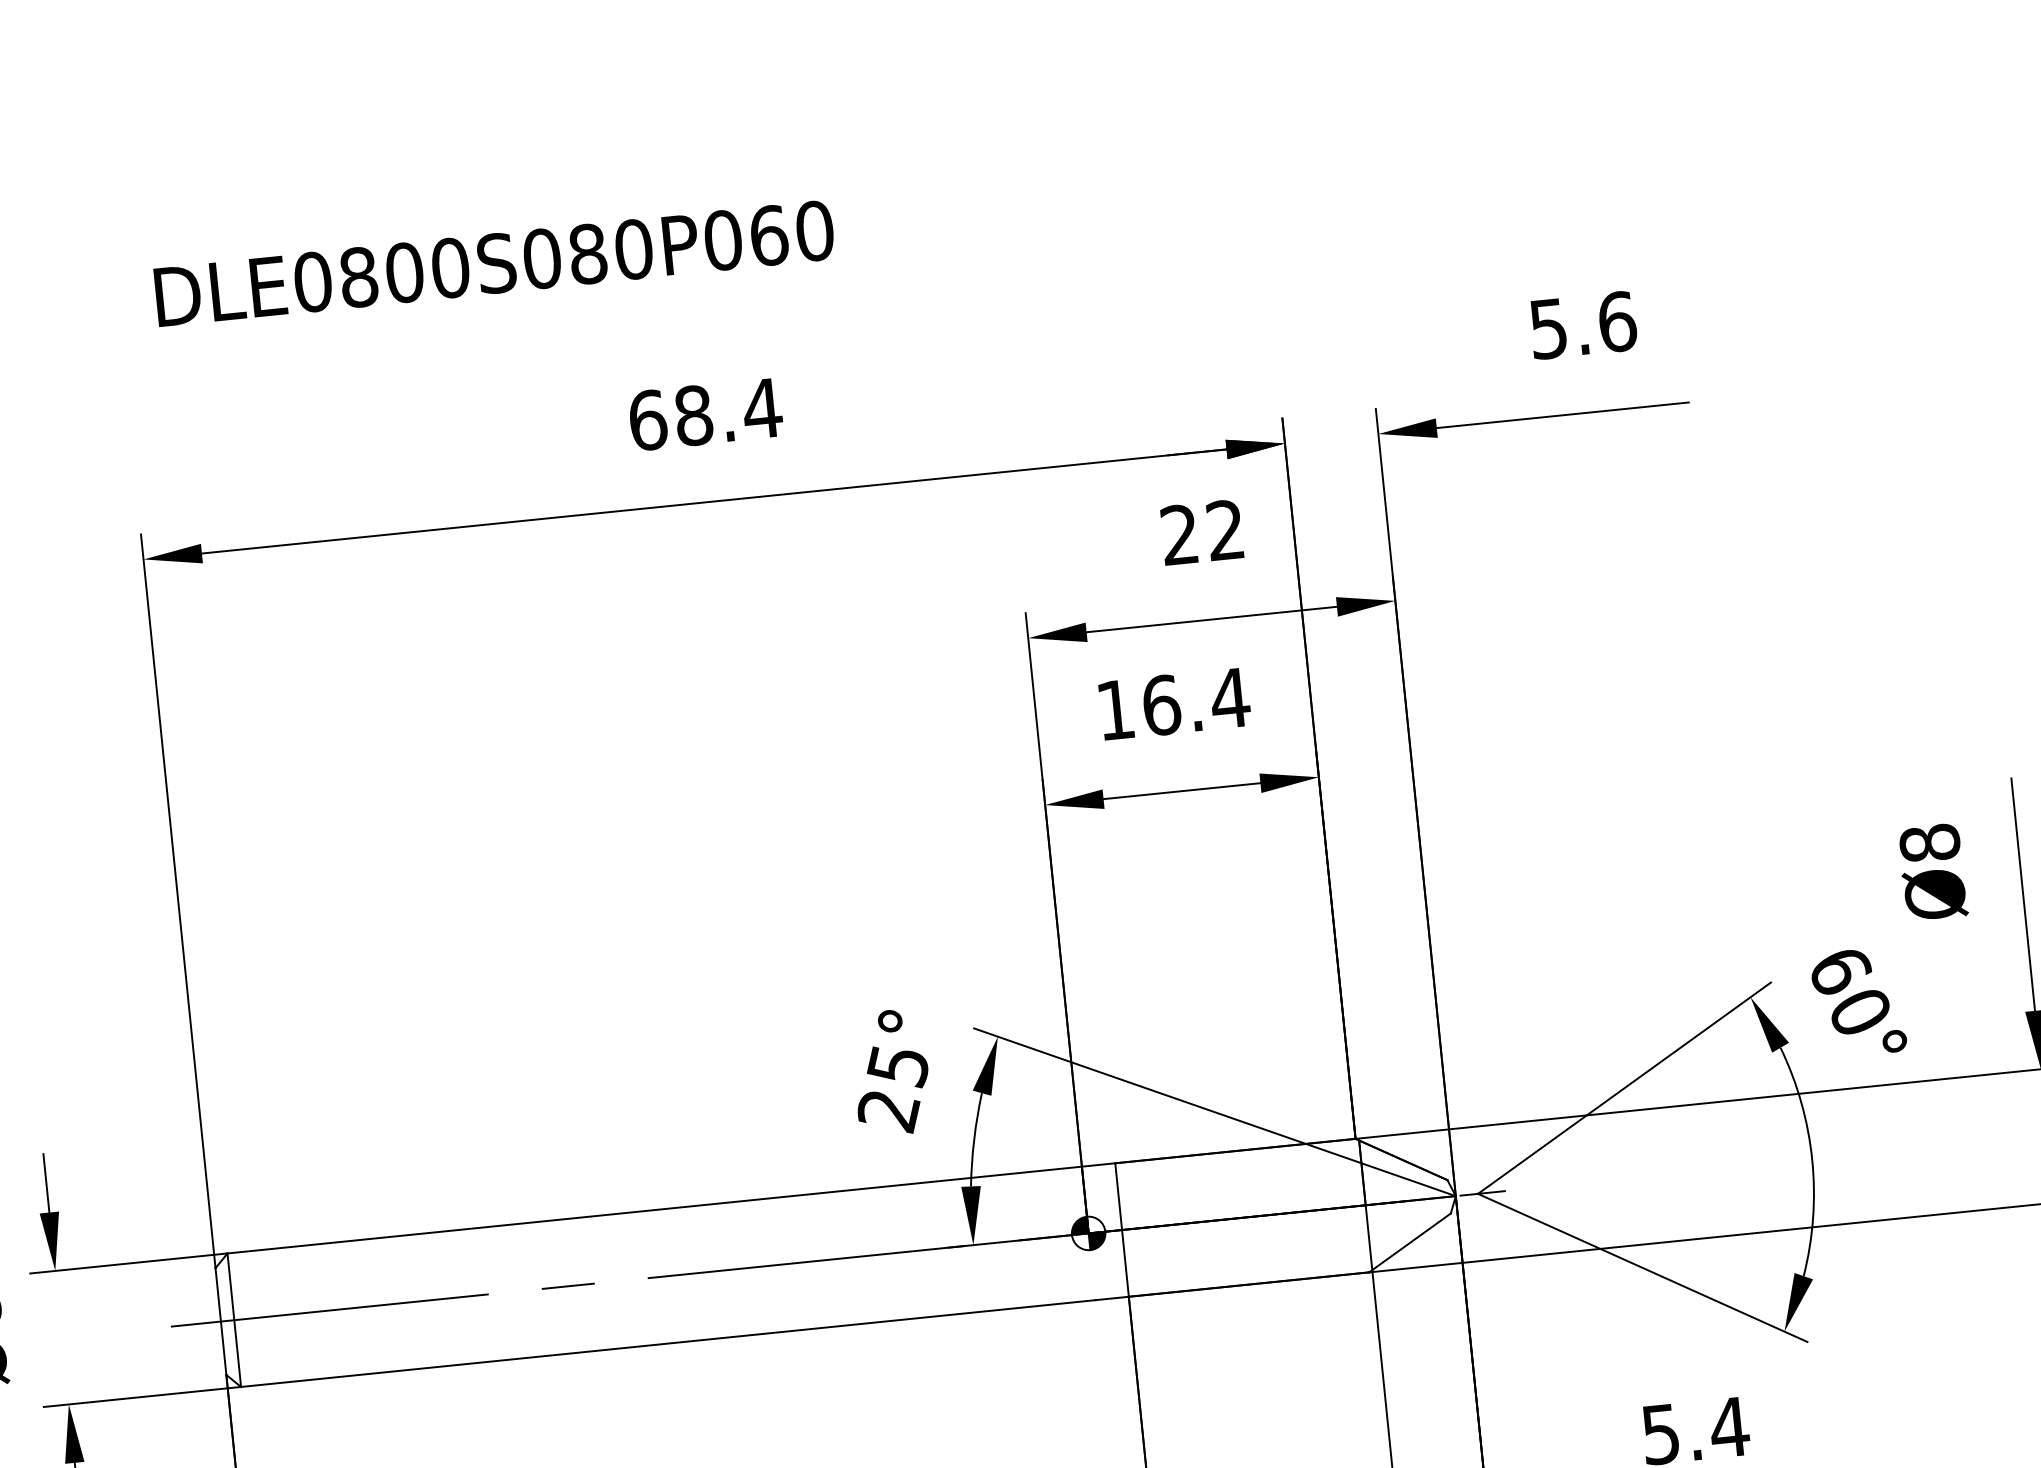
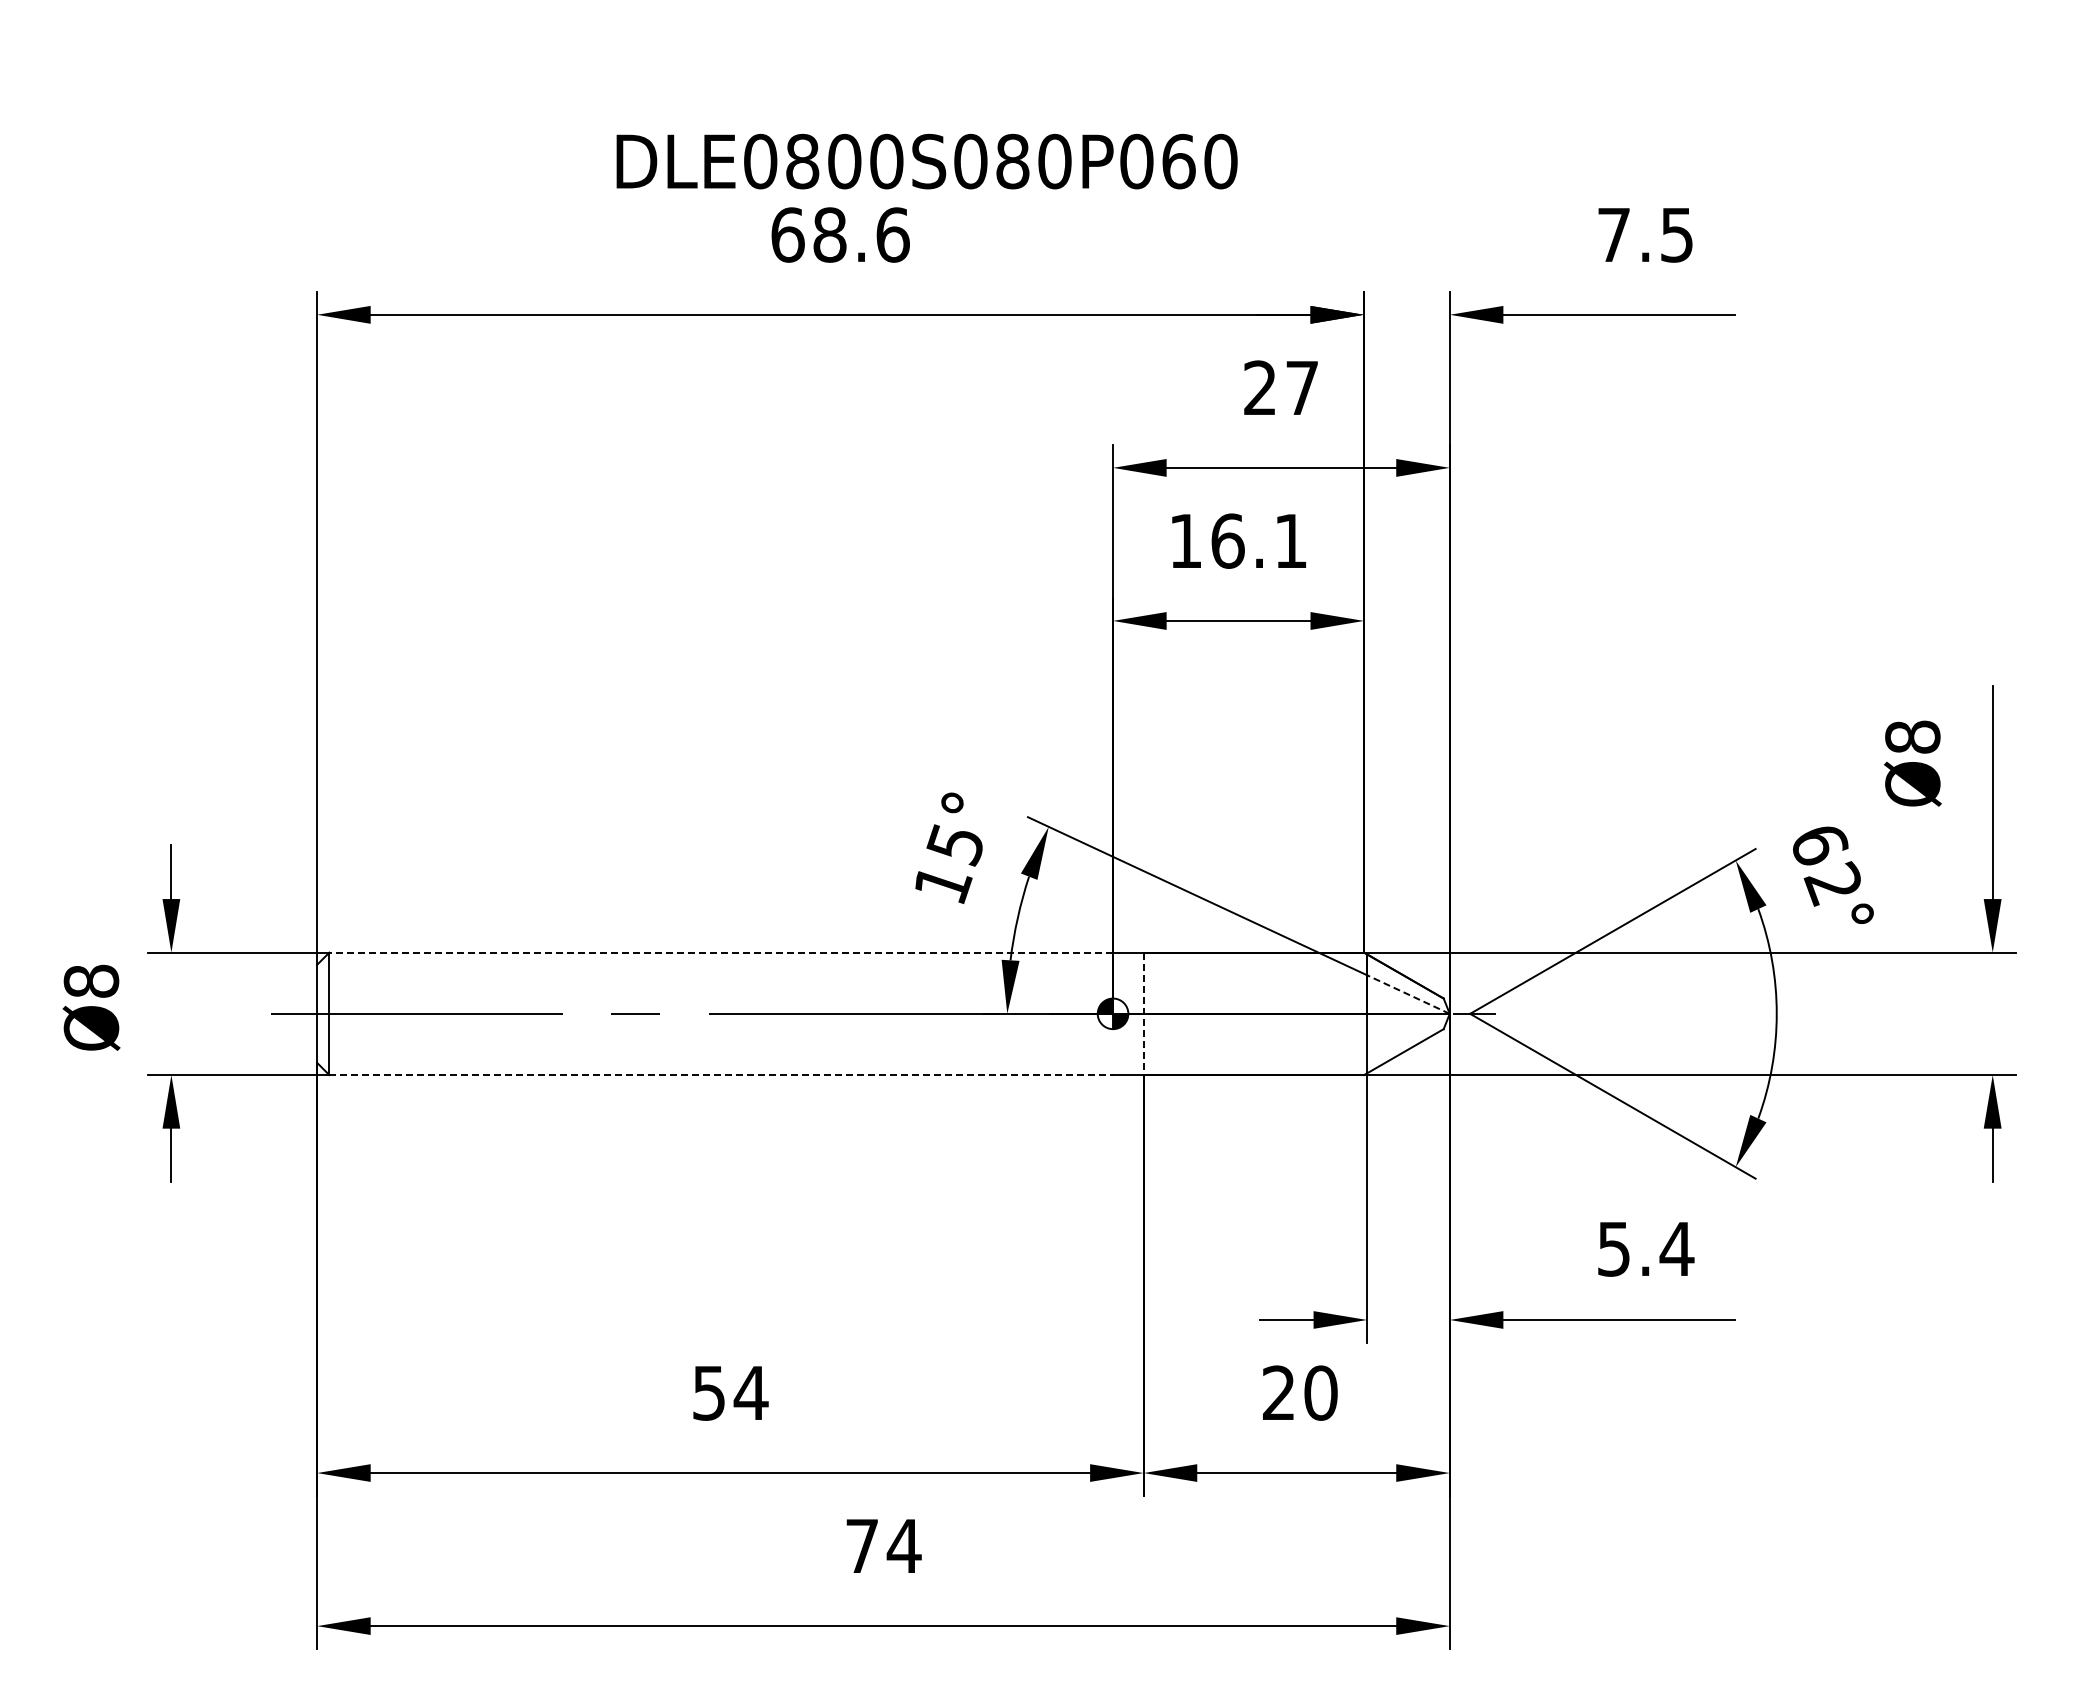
text: (493, 263) -> (926, 161), moved
text: (1583, 324) -> (1646, 234), 5.6 -> 7.5
text: (761, 408) -> (892, 234), 68.4 -> 68.6
text: (1224, 529) -> (1301, 387), 22 -> 27
text: (1229, 697) -> (1290, 540), 16.4 -> 16.1
text: (1858, 1011) -> (1832, 883), 60° -> 62°
text: (889, 1113) -> (943, 886), 25° -> 15°
line: (1408, 1179) -> (1408, 994), solid -> dashed
line: (655, 1209) -> (721, 952), solid -> dashed
line: (1121, 1230) -> (1143, 1014), solid -> dashed
line: (668, 1343) -> (721, 1075), solid -> dashed

